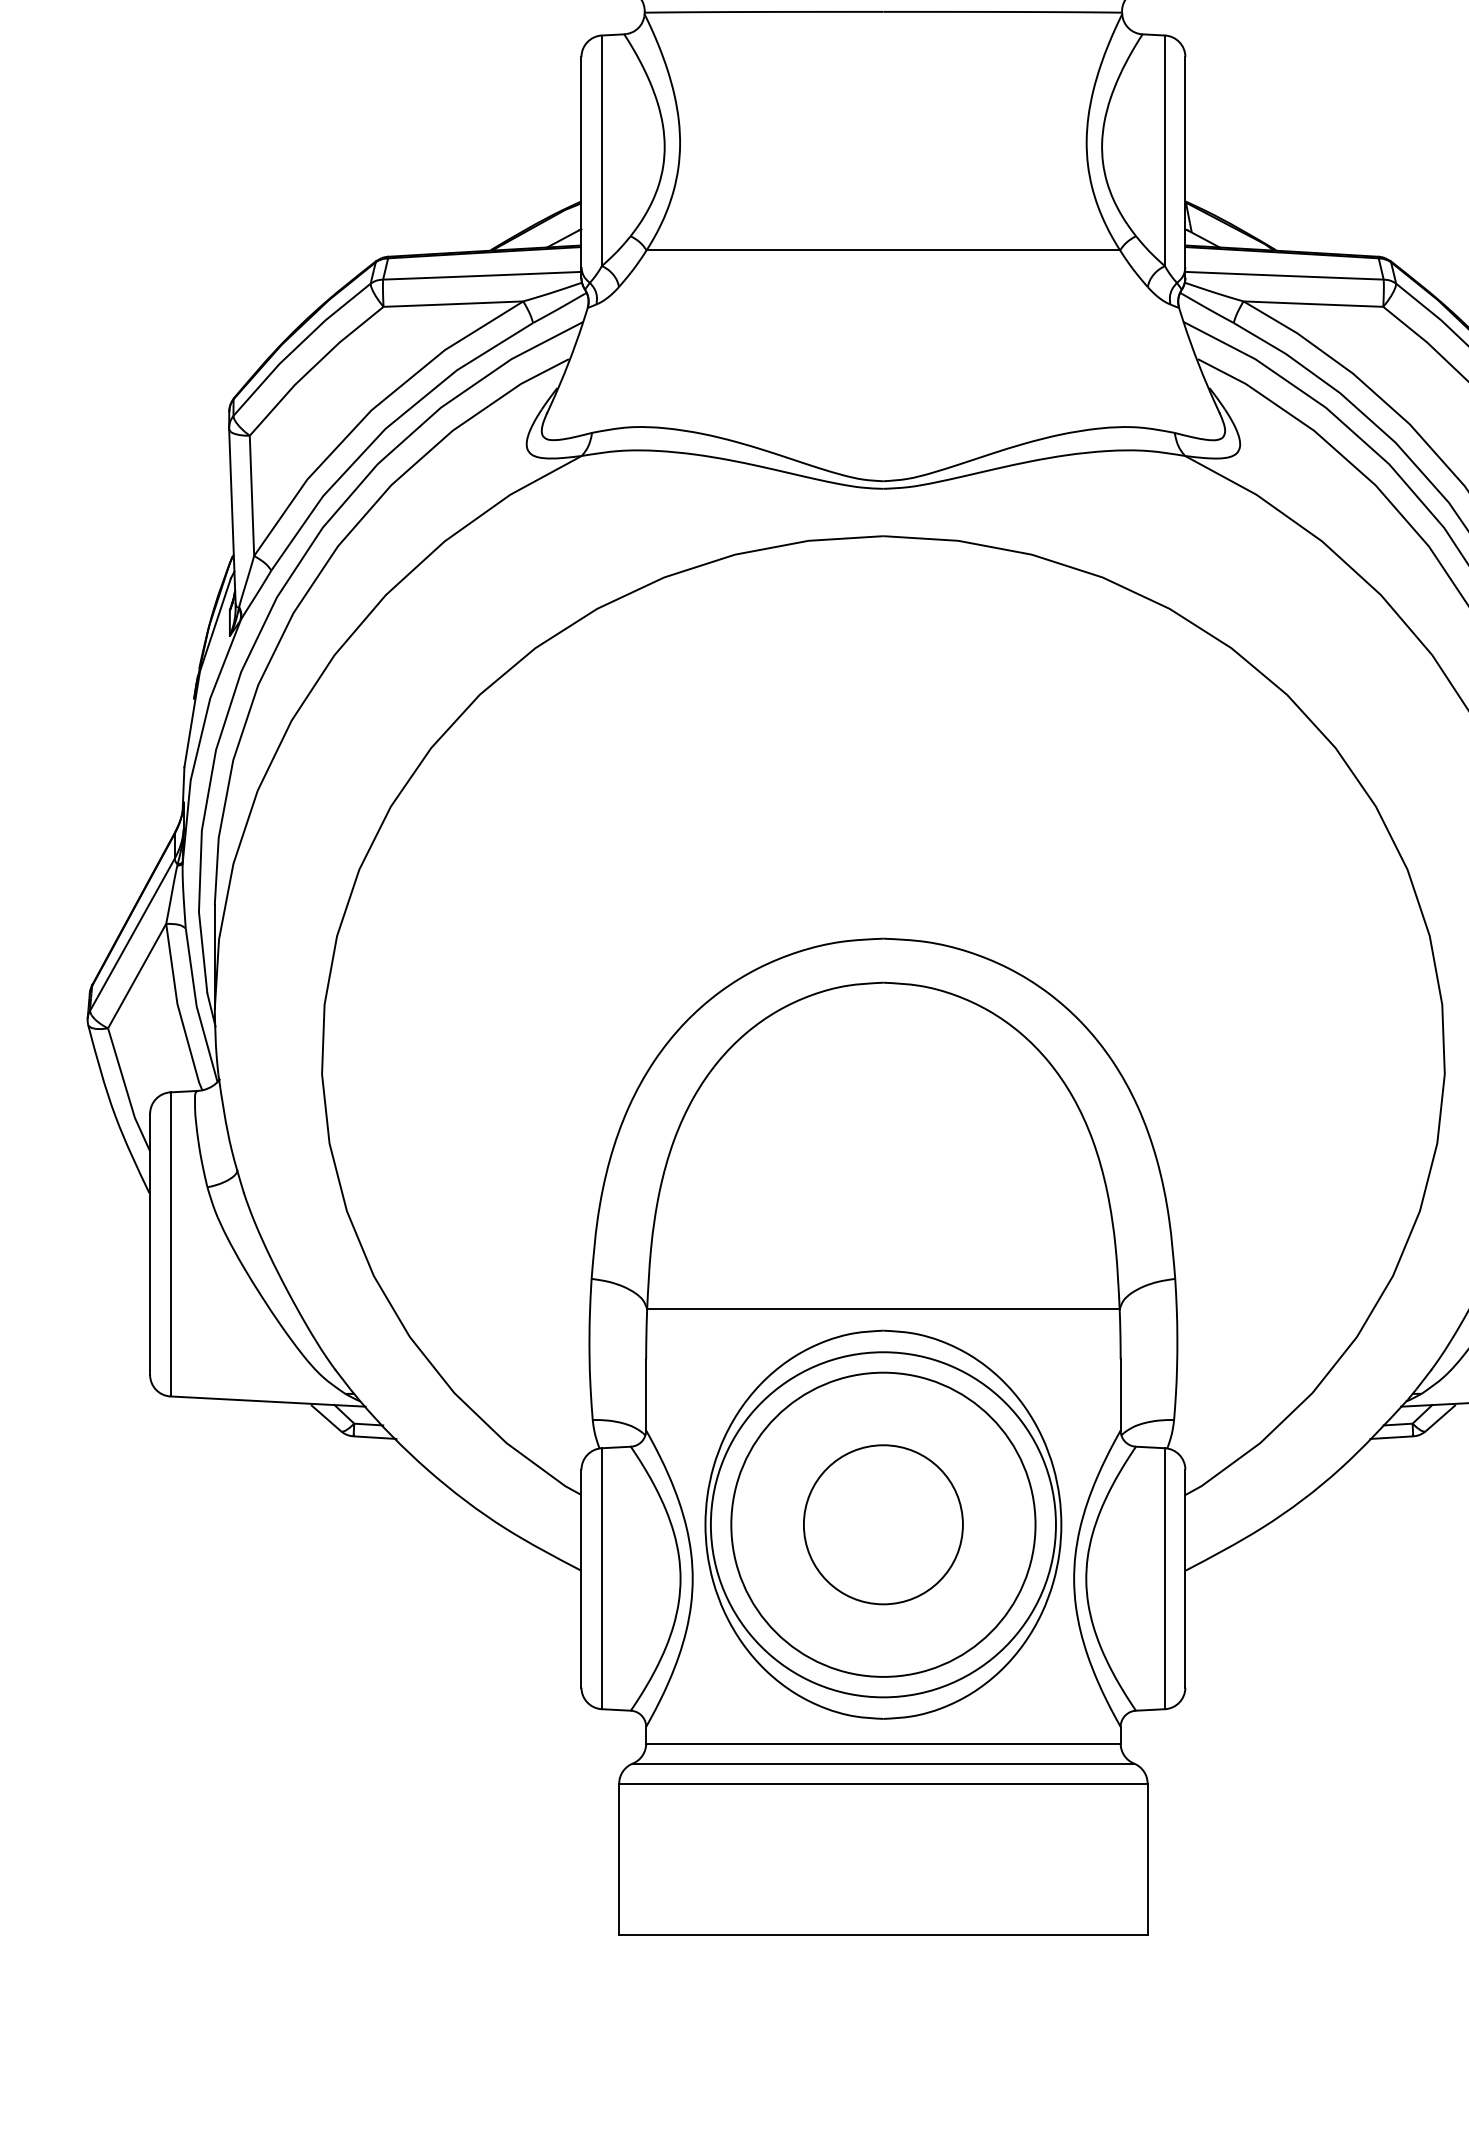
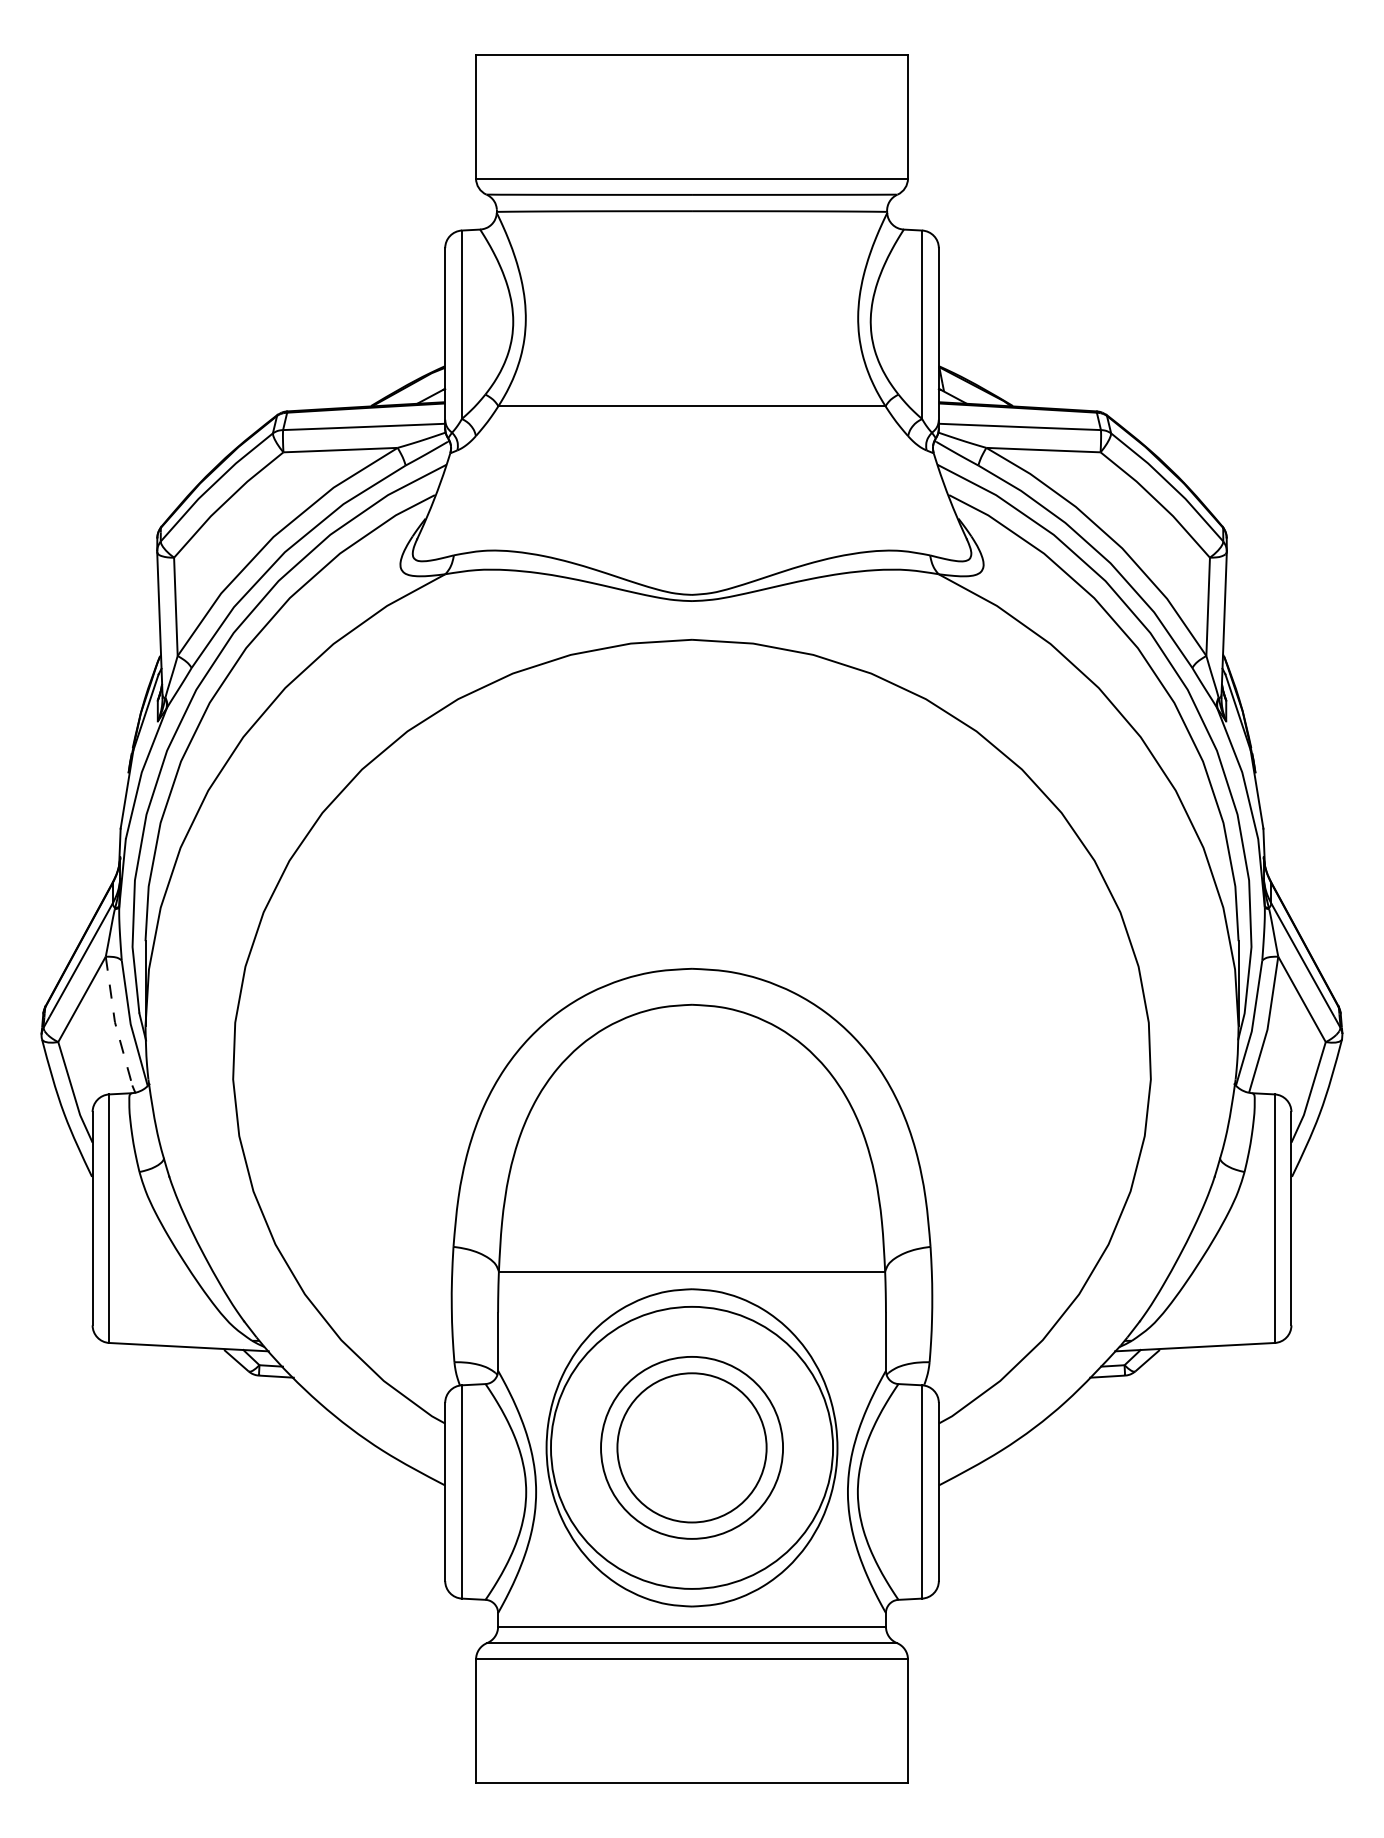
line: (176, 1004) -> (114, 1022), solid -> dashed
circle: (882, 1524) -> (691, 1447), size x0.6
circle: (883, 1524) -> (692, 1447), size x1.4

